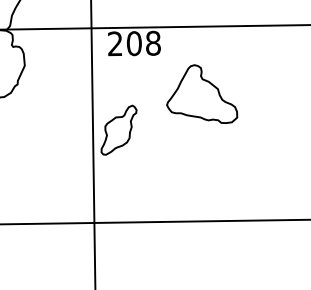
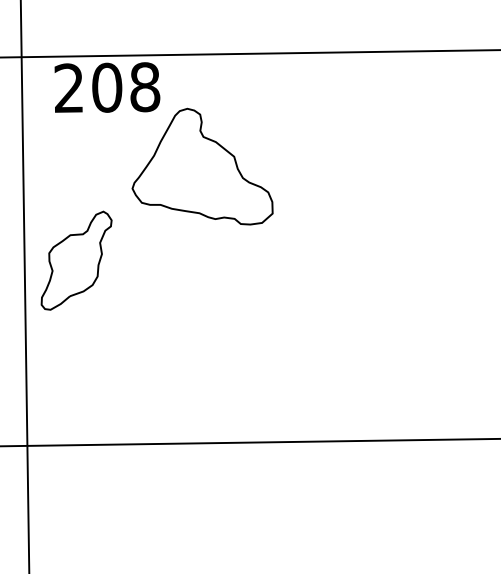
part: (202, 93) -> (203, 165), moved

